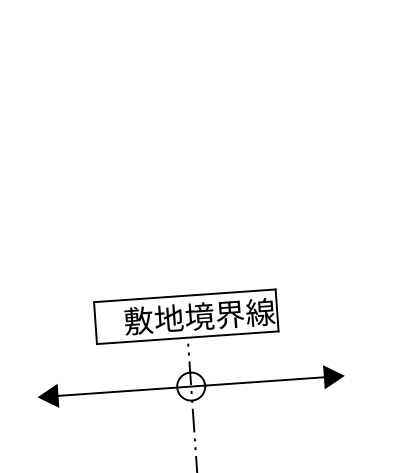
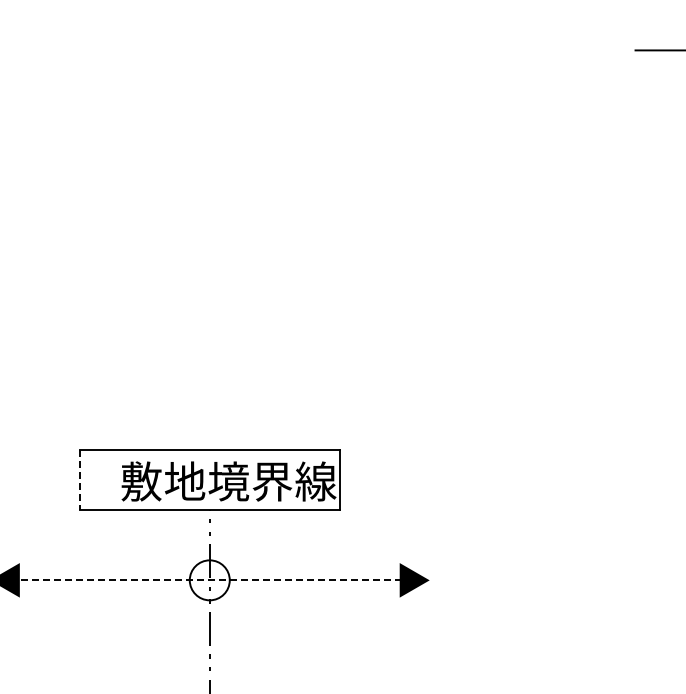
line: (95, 323) -> (79, 480), solid -> dashed
line: (191, 386) -> (209, 580), solid -> dashed

